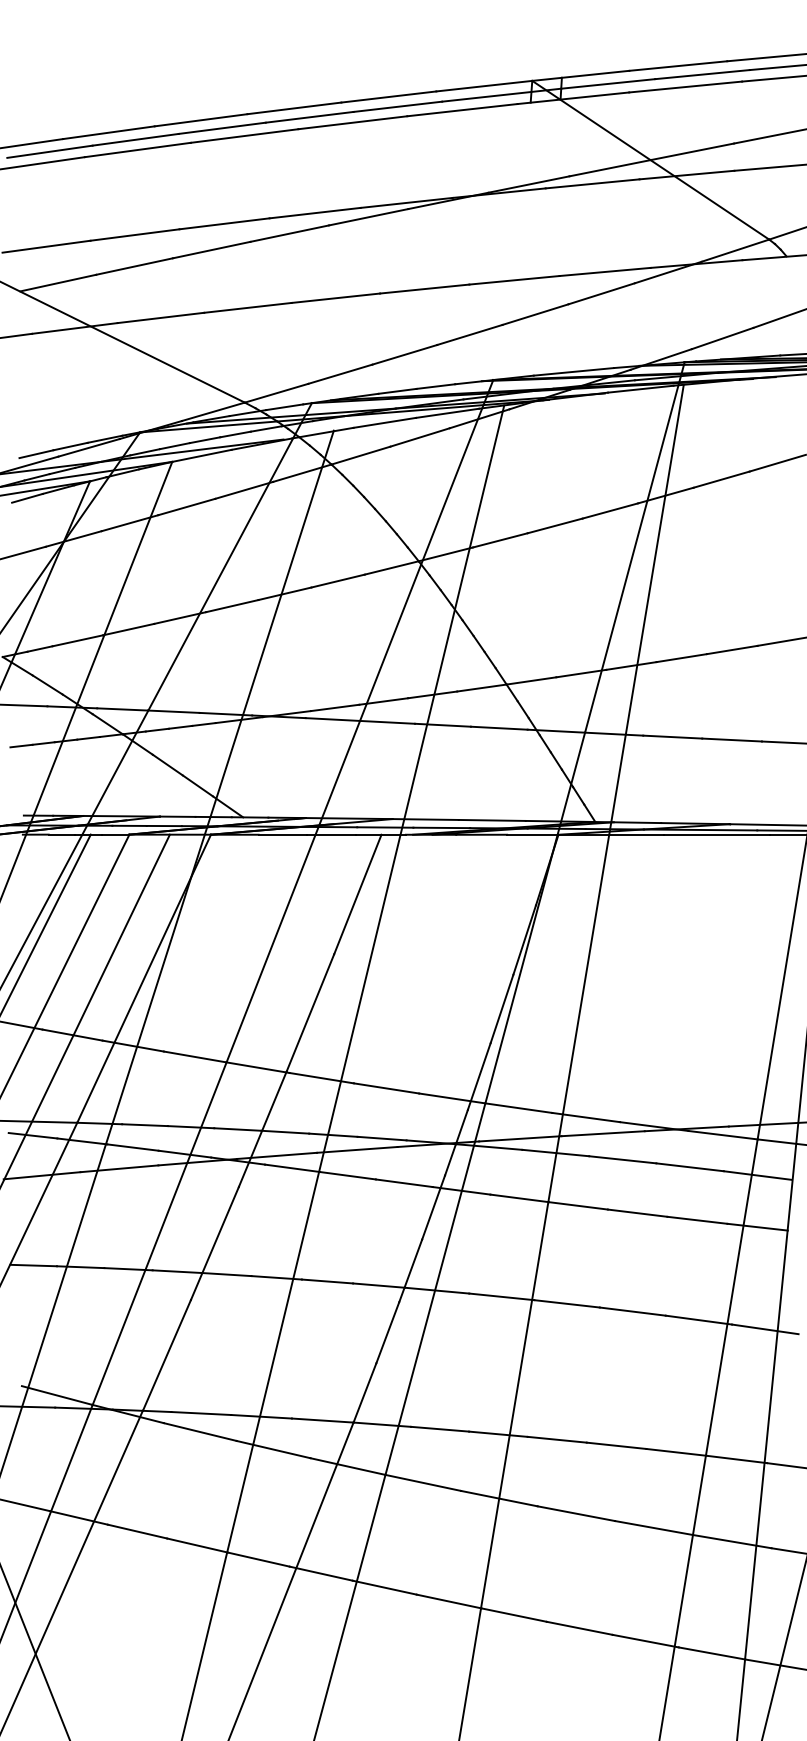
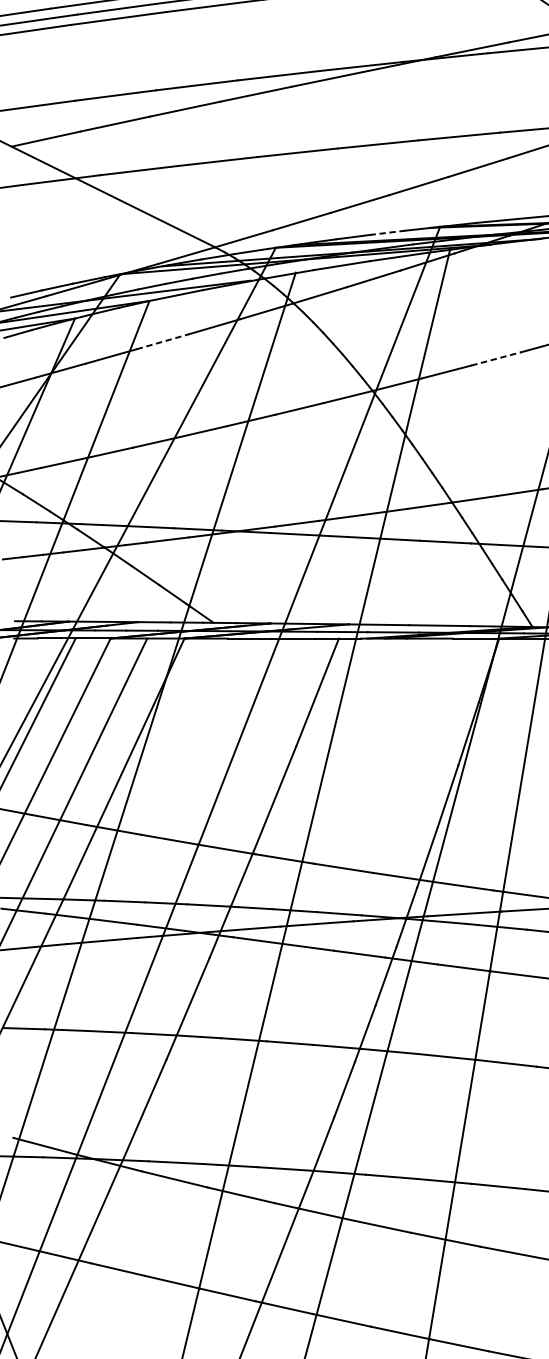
line: (435, 386) -> (387, 232), solid -> dashed
line: (186, 507) -> (162, 342), solid -> dashed
line: (555, 525) -> (496, 358), solid -> dashed

